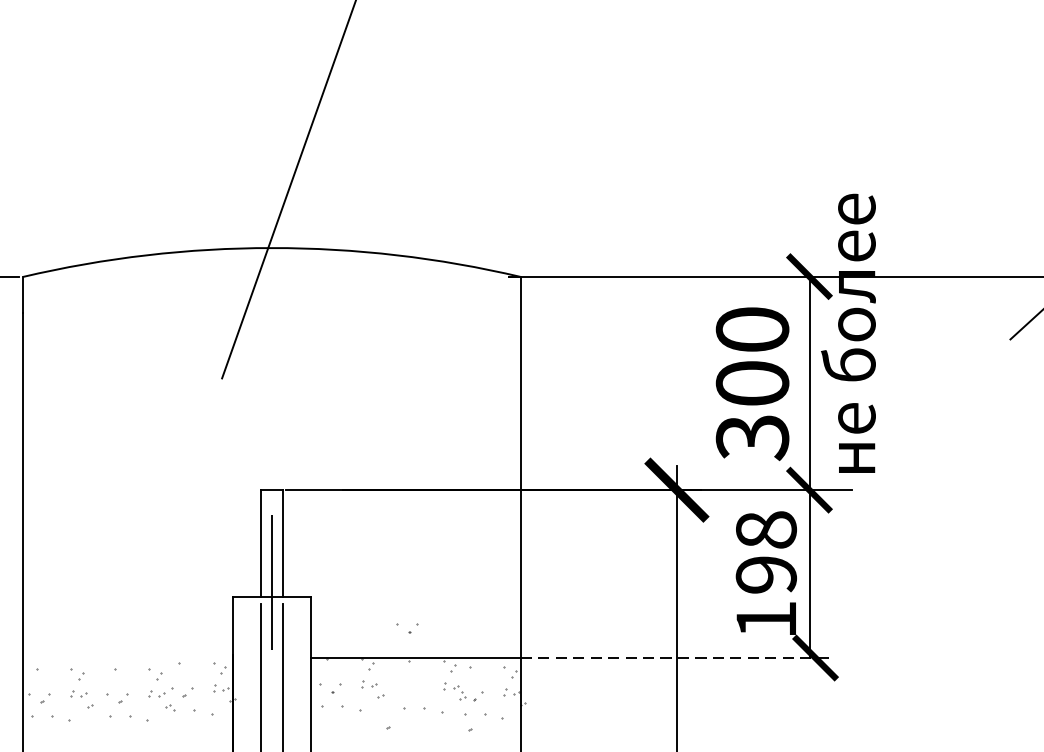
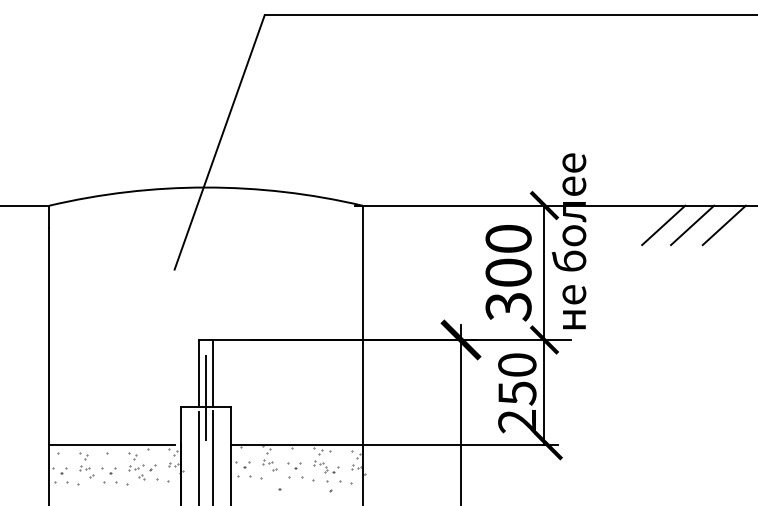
line: (998, 308) -> (663, 225), added
text: (766, 575) -> (517, 393), 198 -> 250
part: (407, 627) -> (294, 465), moved
line: (123, 657) -> (112, 445), added
line: (676, 657) -> (460, 445), dashed -> solid

